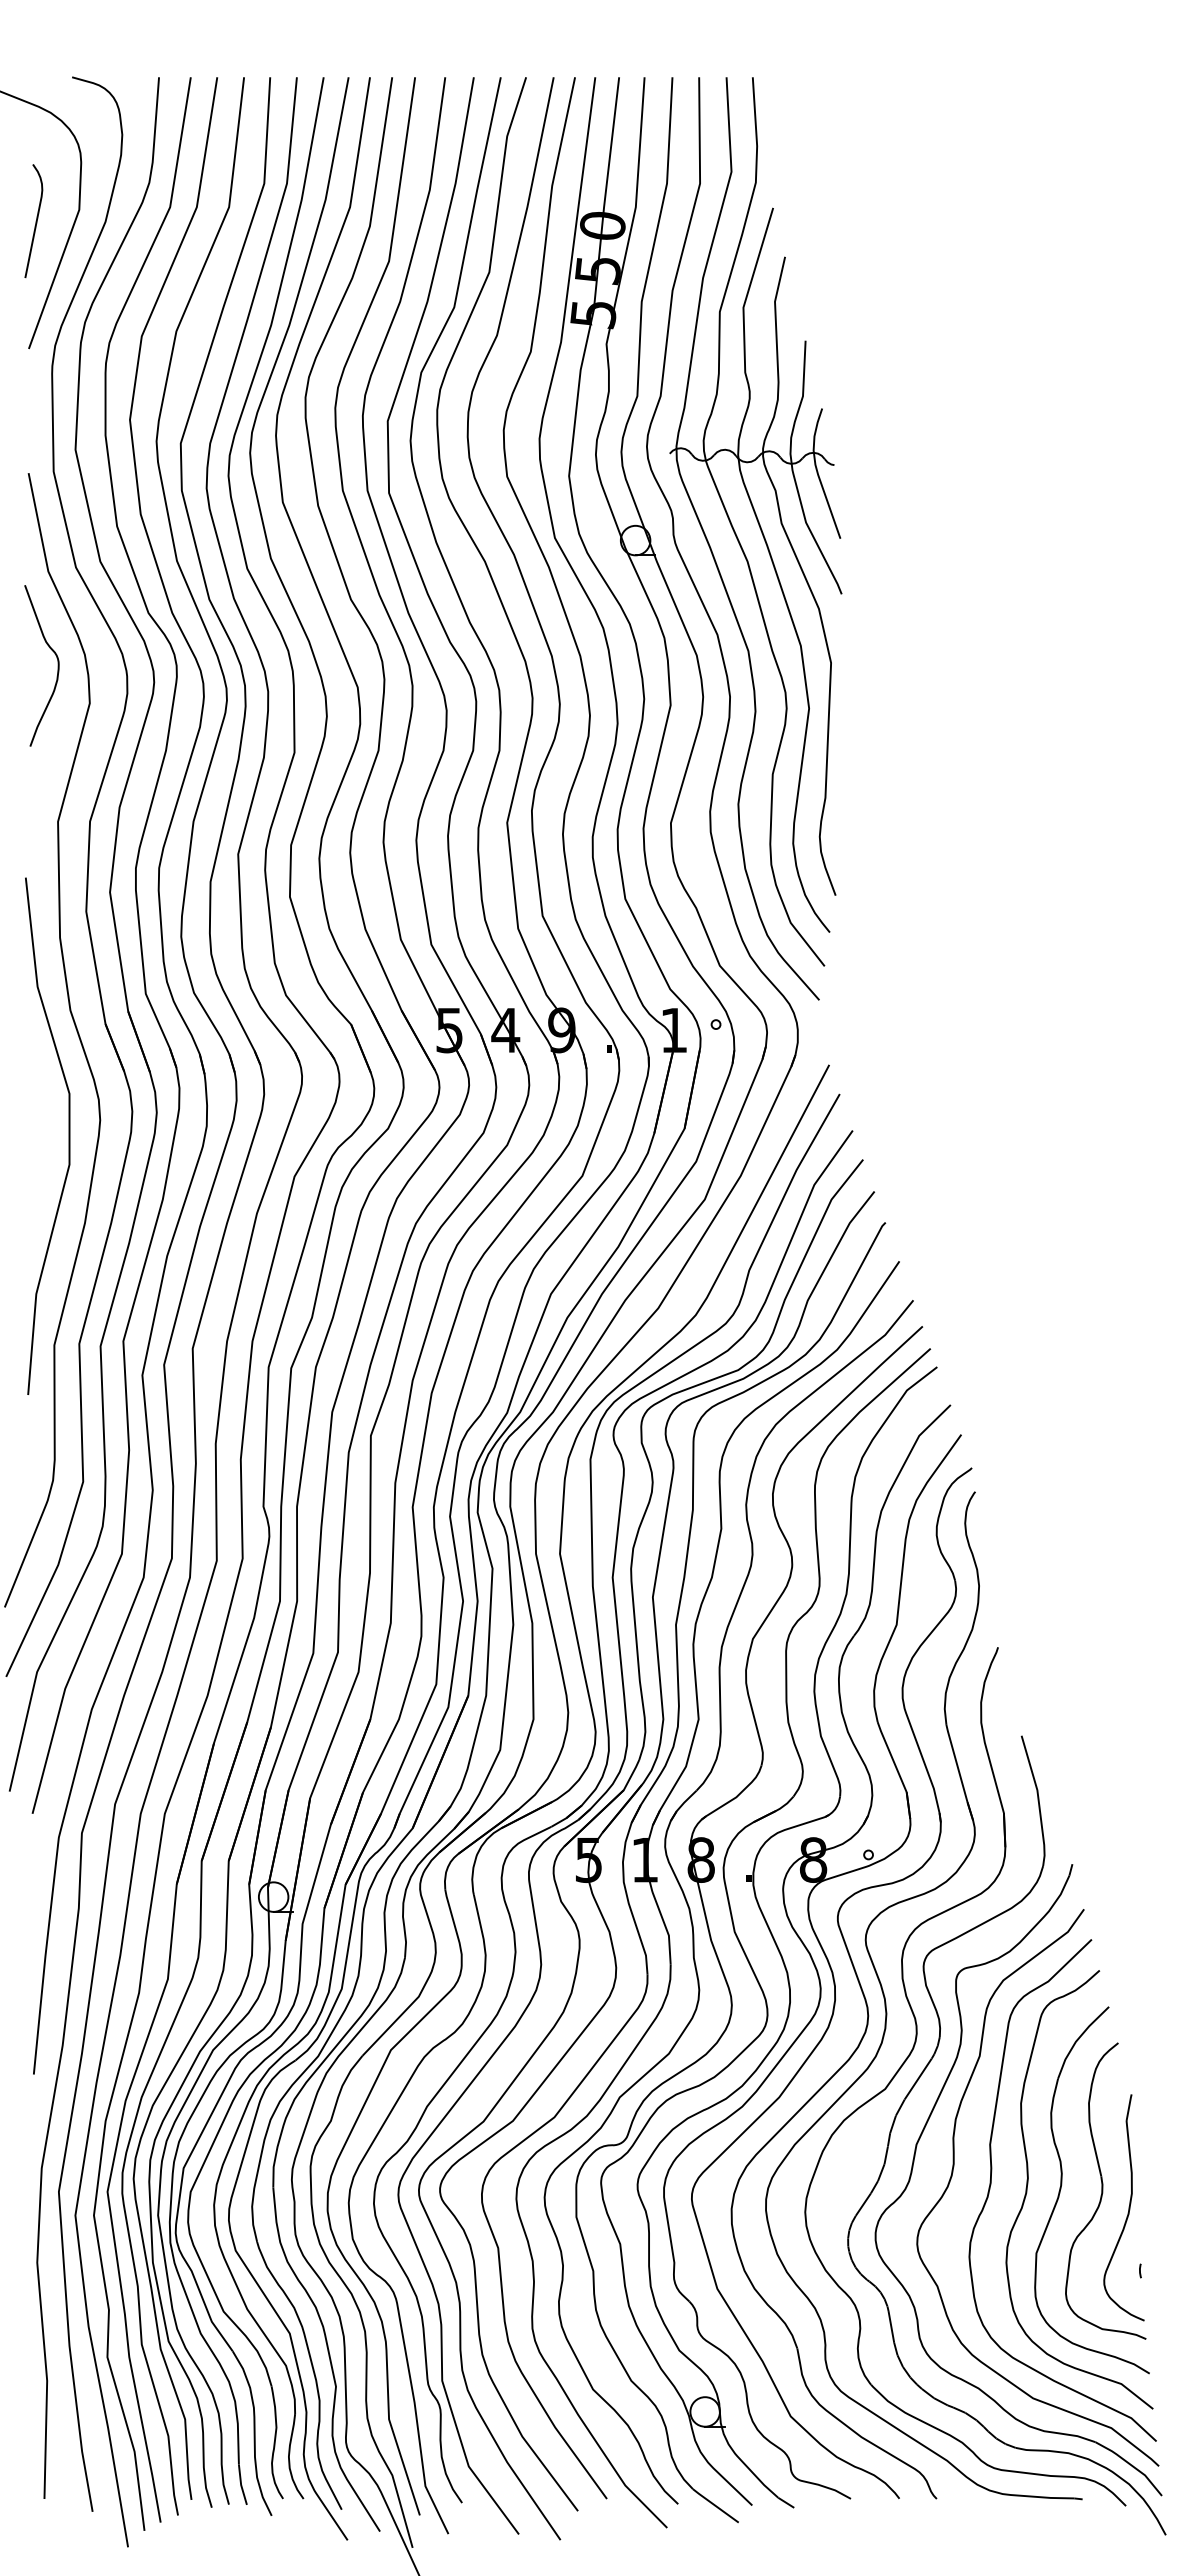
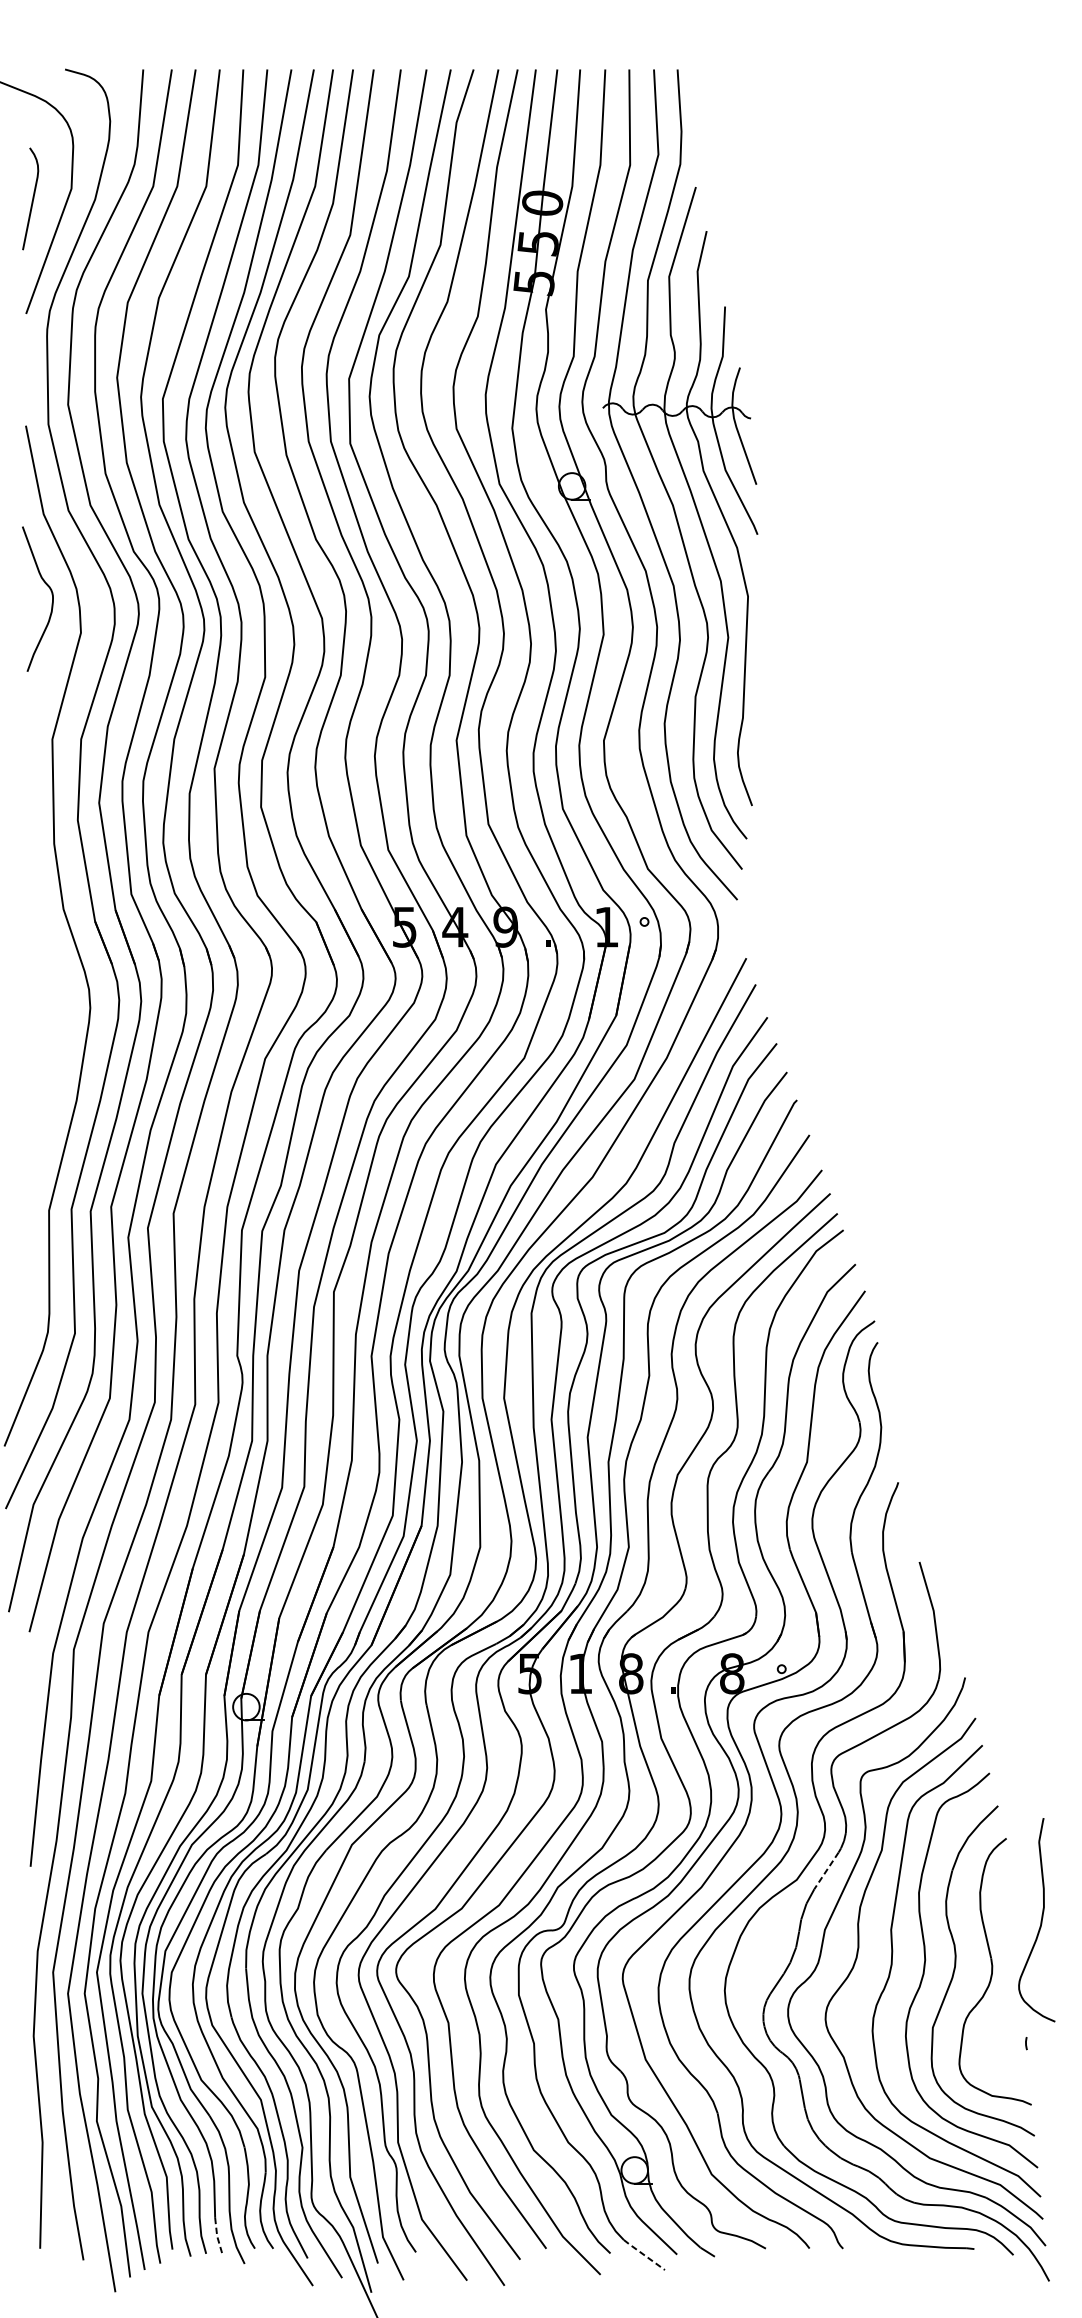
curve: (68, 1135) -> (61, 1021), removed
line: (918, 2079) -> (826, 1871), solid -> dashed
part: (1123, 2207) -> (1036, 1919), moved
line: (241, 2485) -> (217, 2236), solid -> dashed
line: (715, 2505) -> (644, 2254), solid -> dashed

